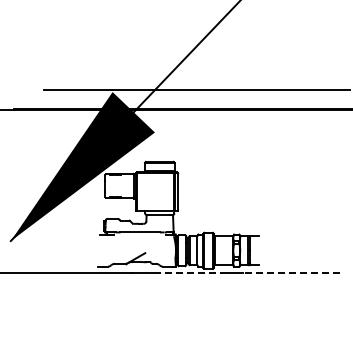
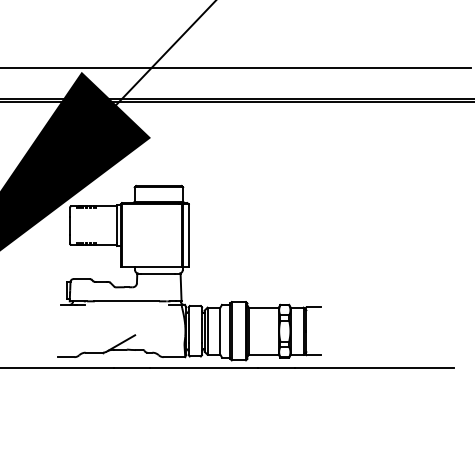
line: (188, 273) -> (205, 368), dashed -> solid
line: (291, 273) -> (374, 368), dashed -> solid

